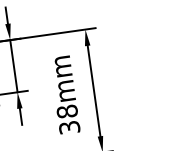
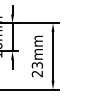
text: (66, 119) -> (36, 69), 38mm -> 23mm

